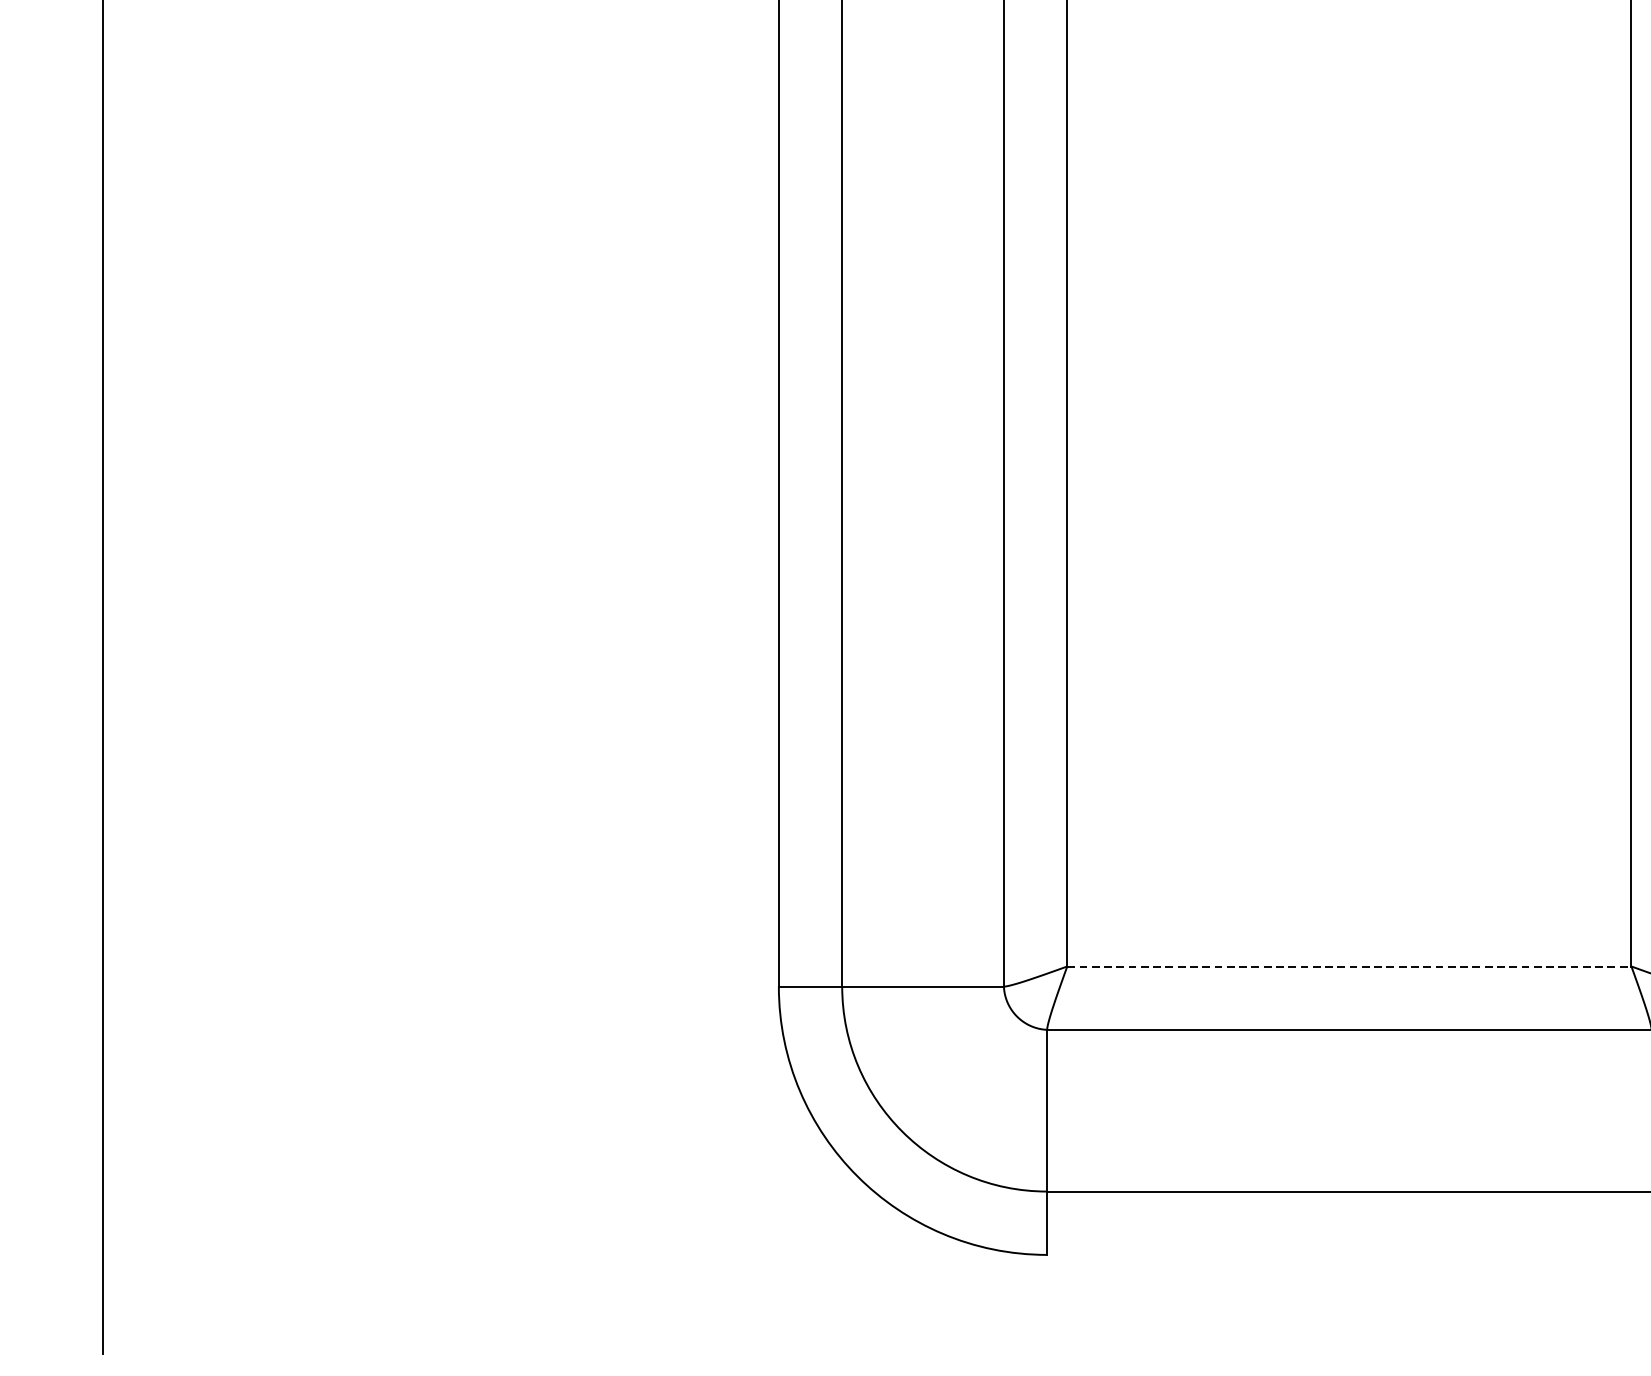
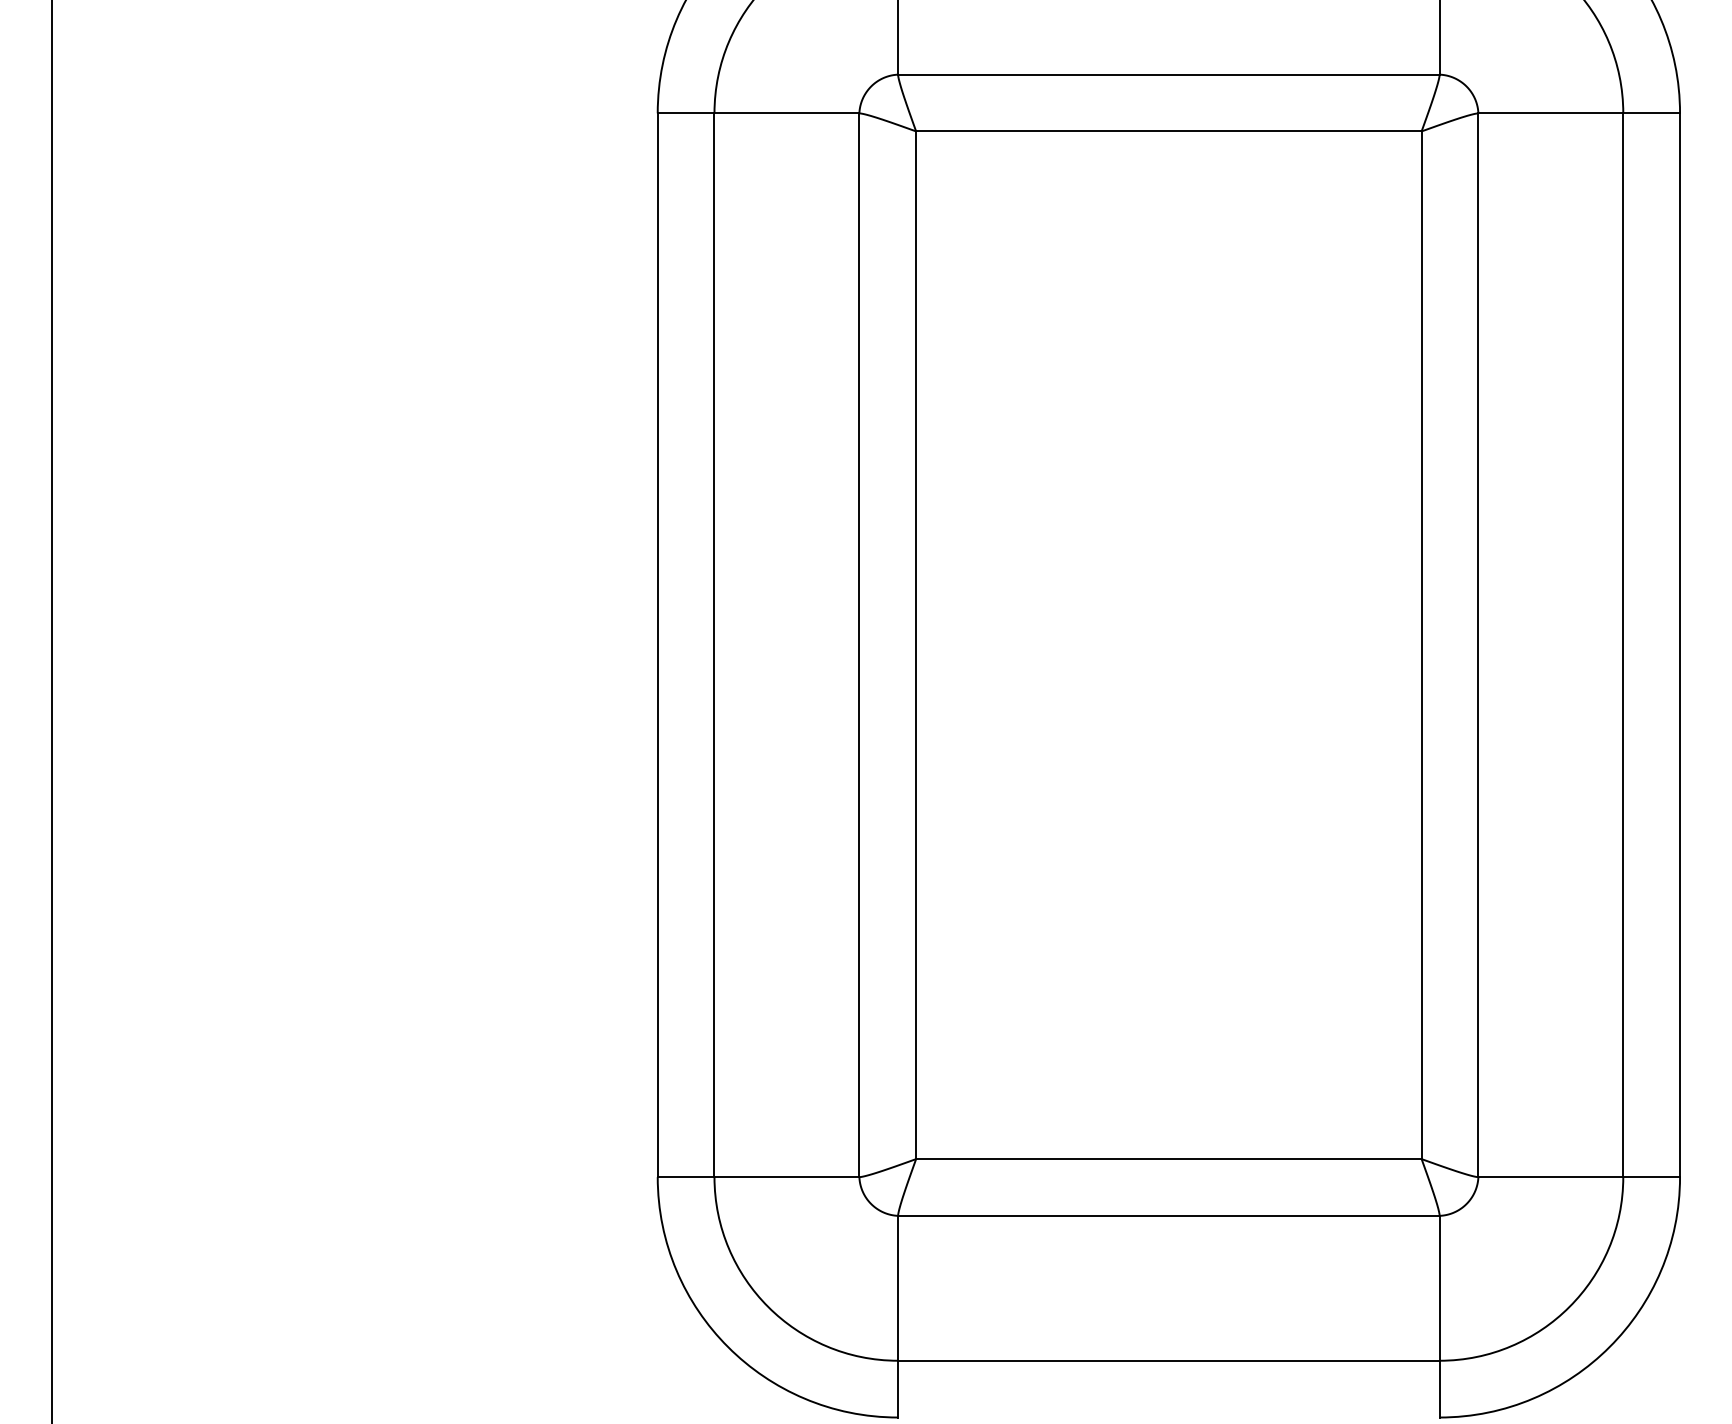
line: (1348, 966) -> (1168, 1159), dashed -> solid

